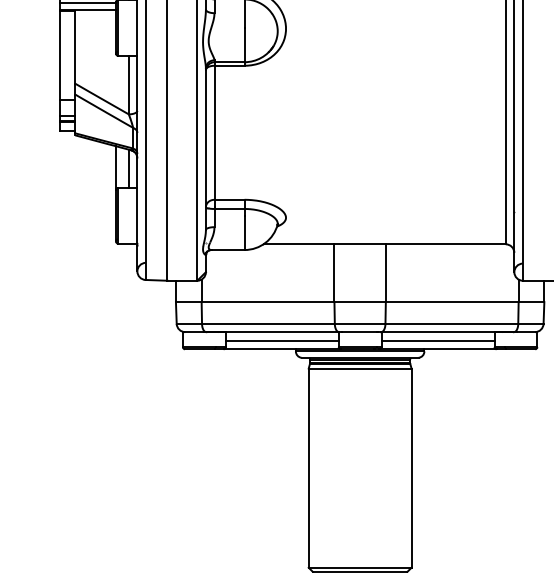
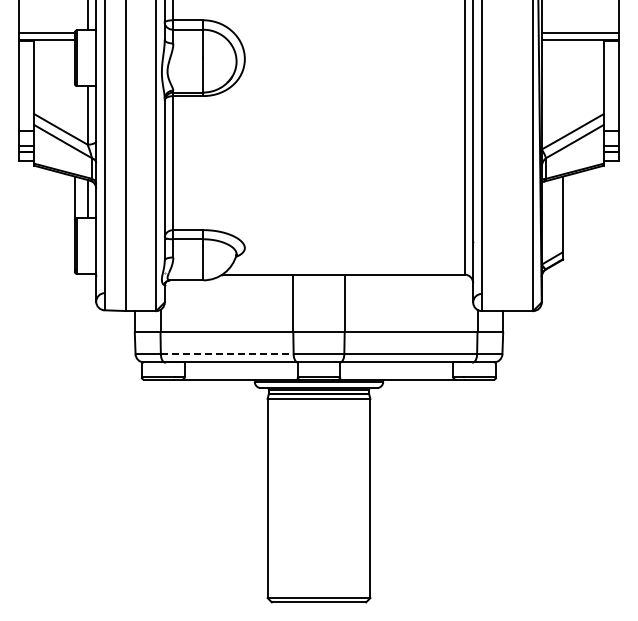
line: (268, 324) -> (227, 354), solid -> dashed
line: (281, 341) -> (240, 371), removed
line: (437, 341) -> (396, 371), removed

